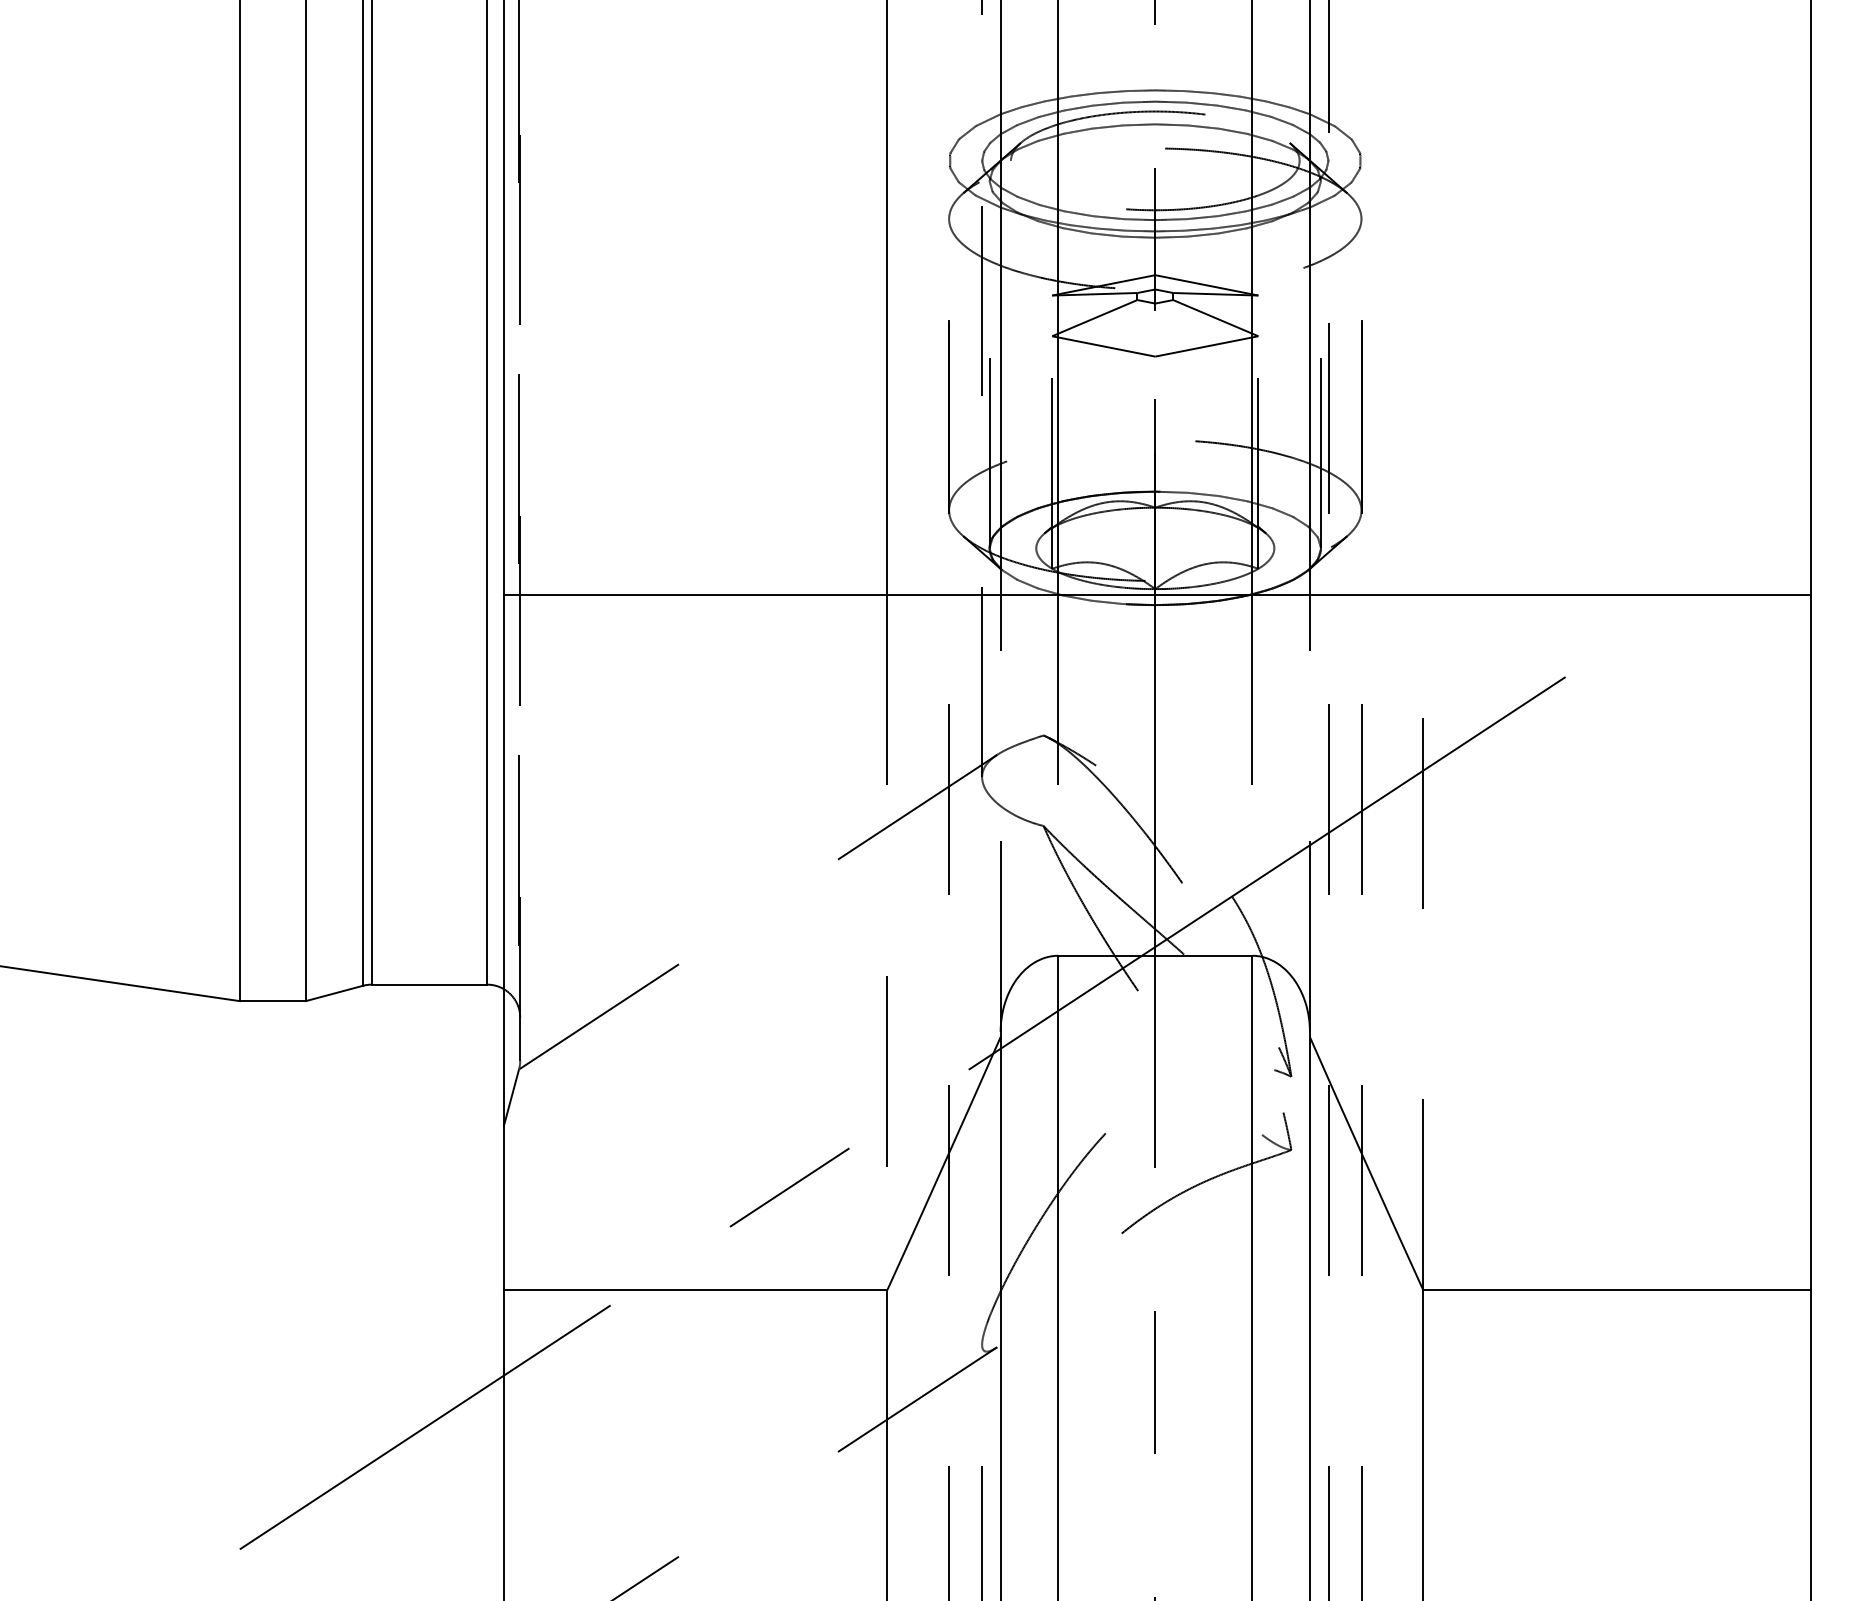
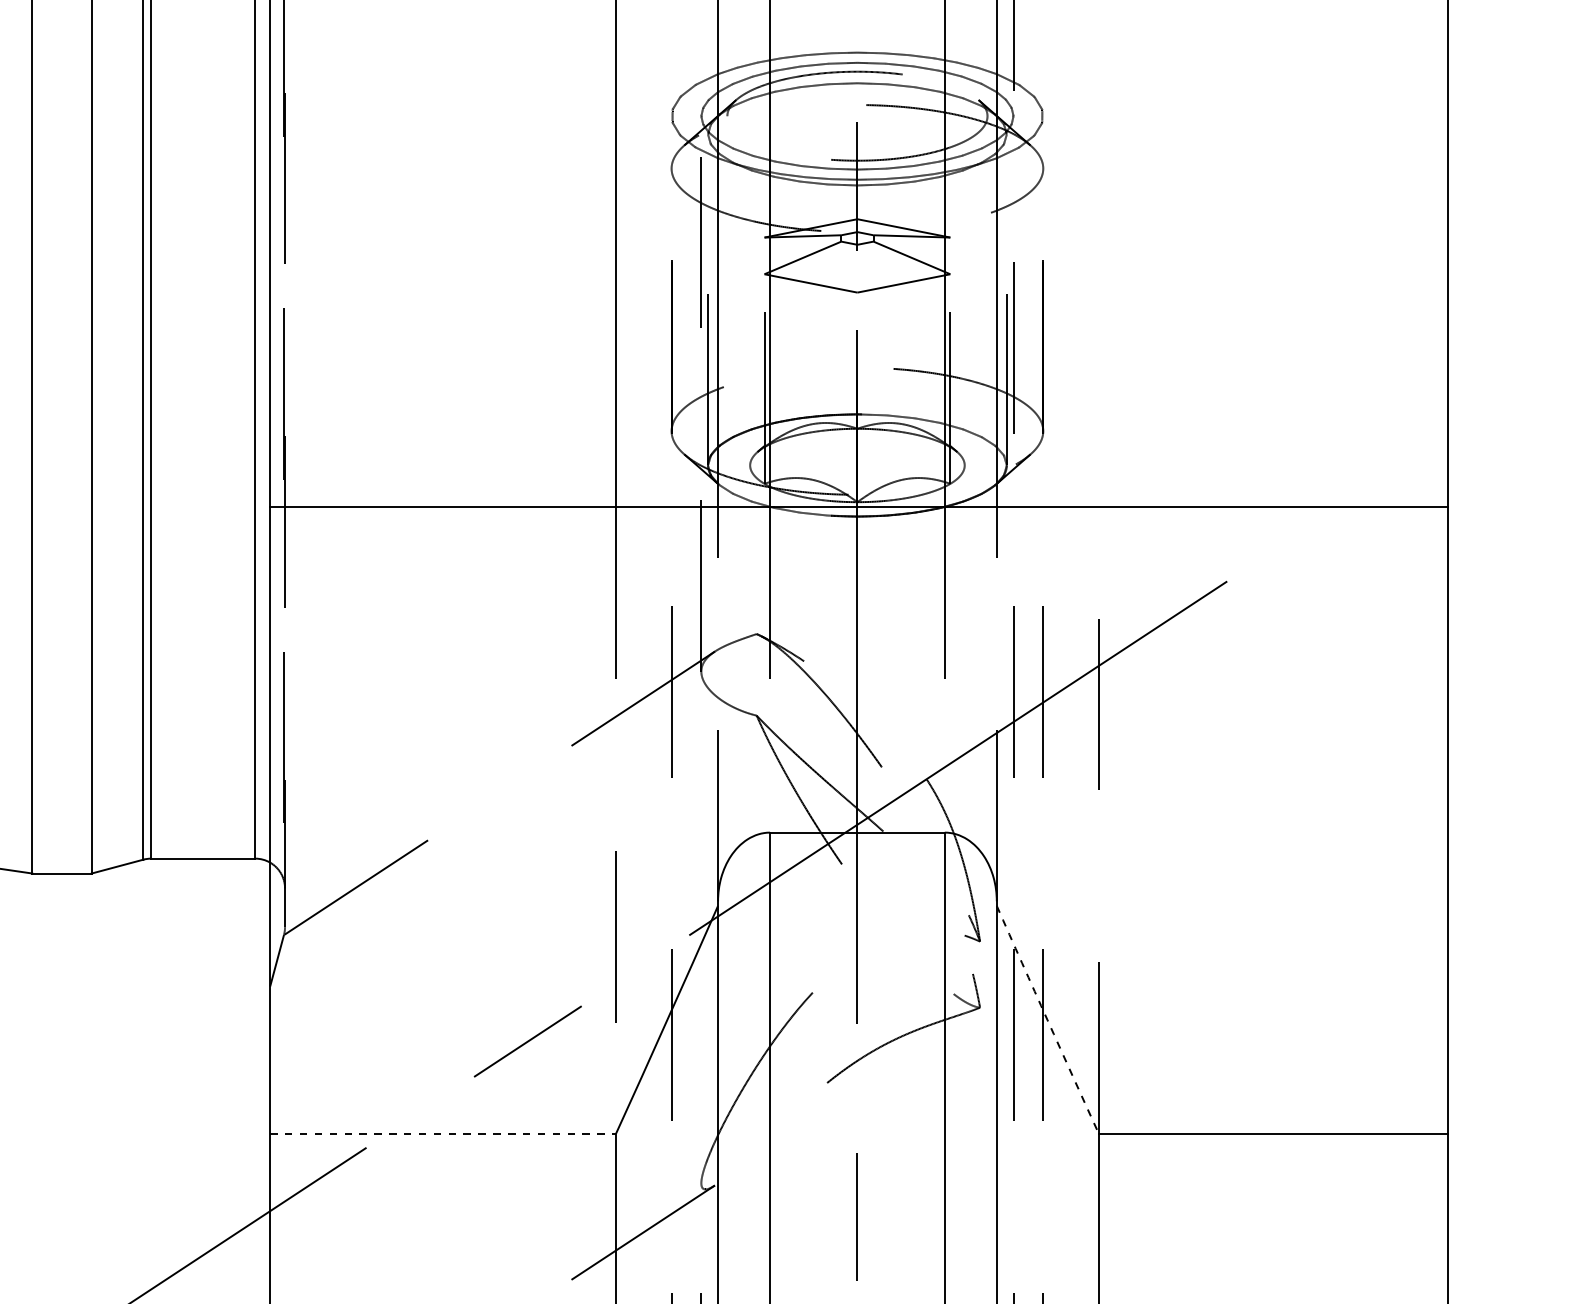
arc: (1366, 1163) -> (1047, 1019), solid -> dashed
line: (695, 1289) -> (443, 1133), solid -> dashed

